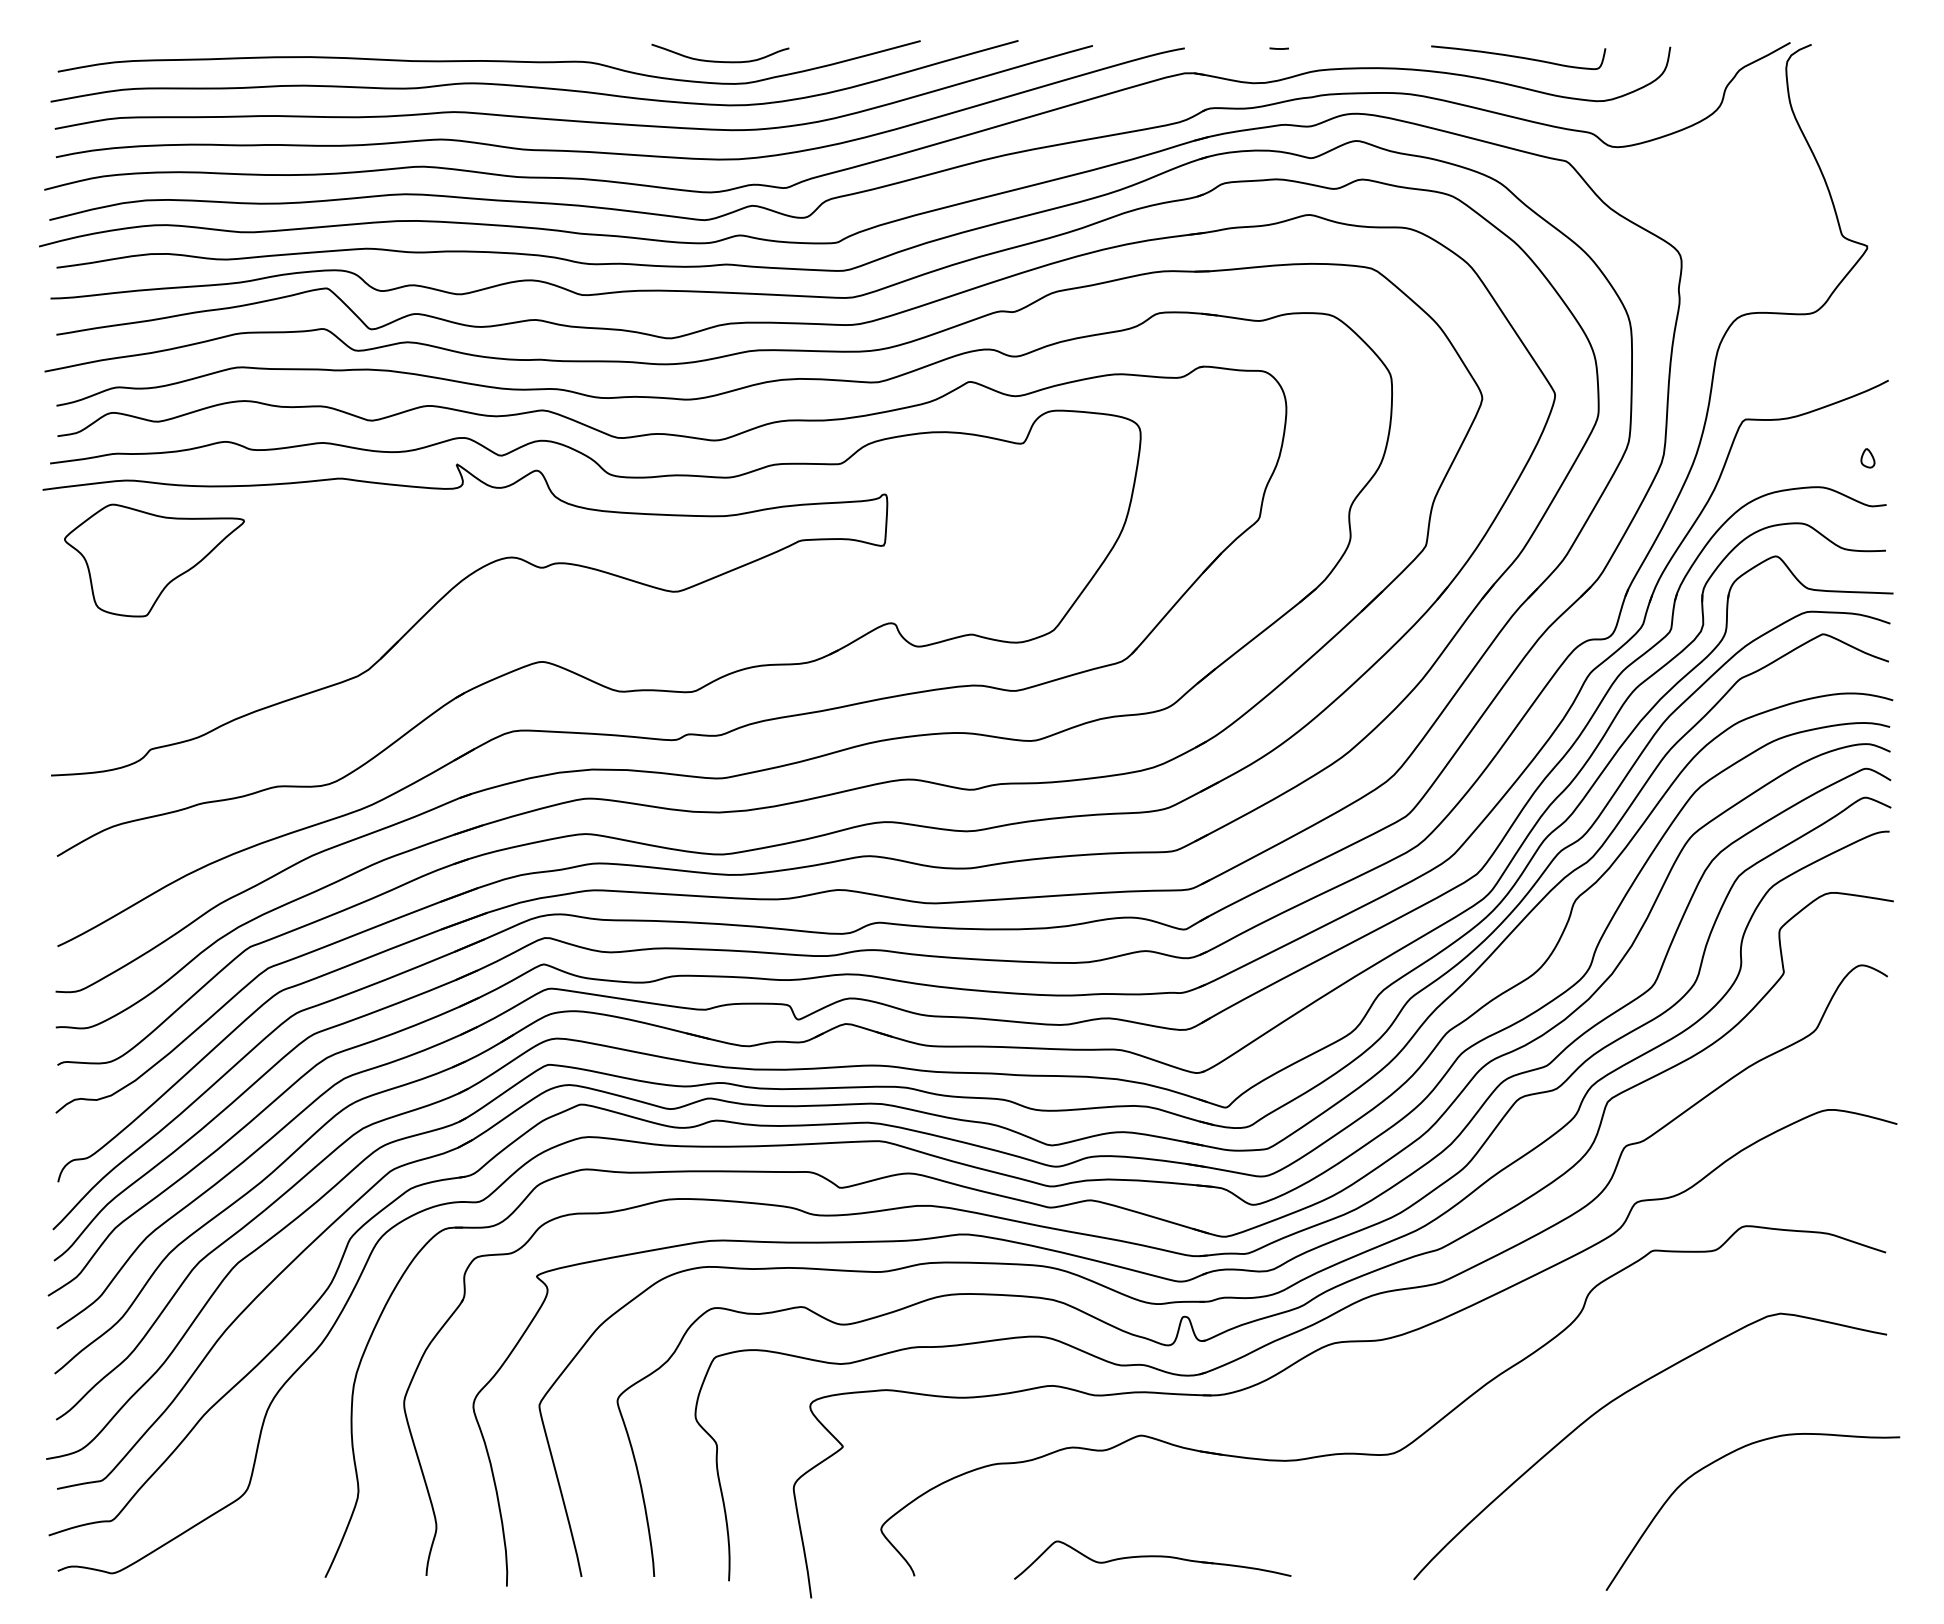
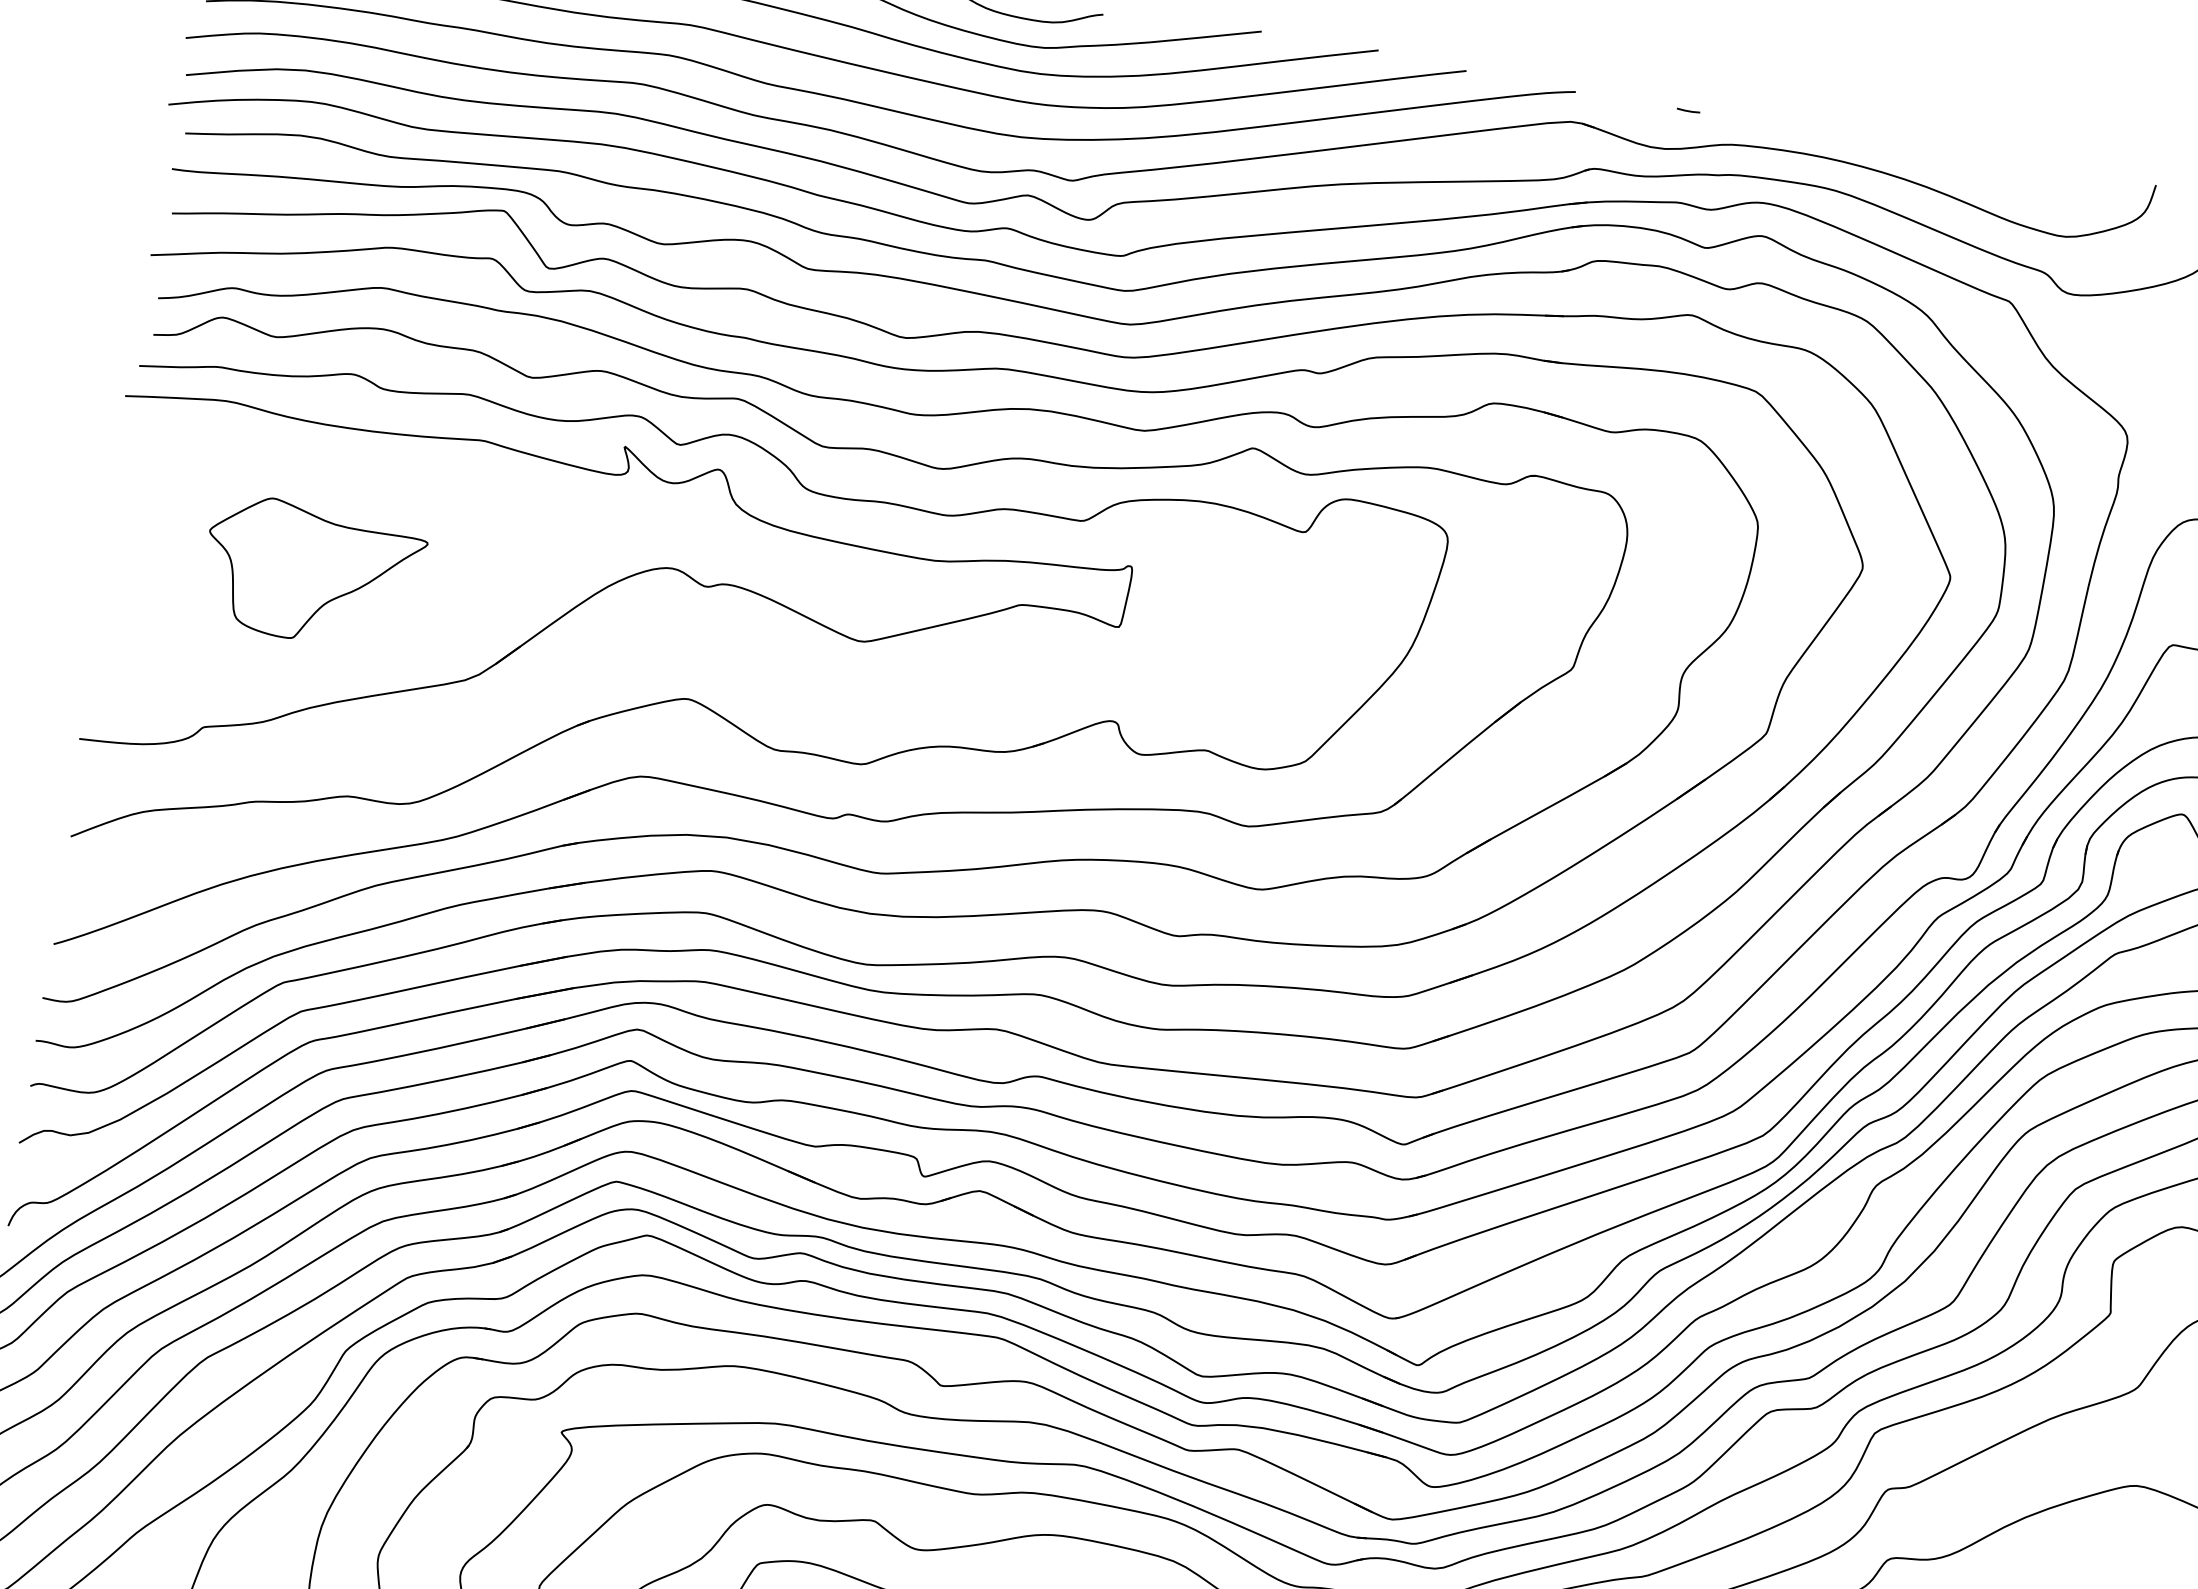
curve: (1518, 57) -> (1972, 168), removed
part: (154, 560) -> (312, 573), moved

